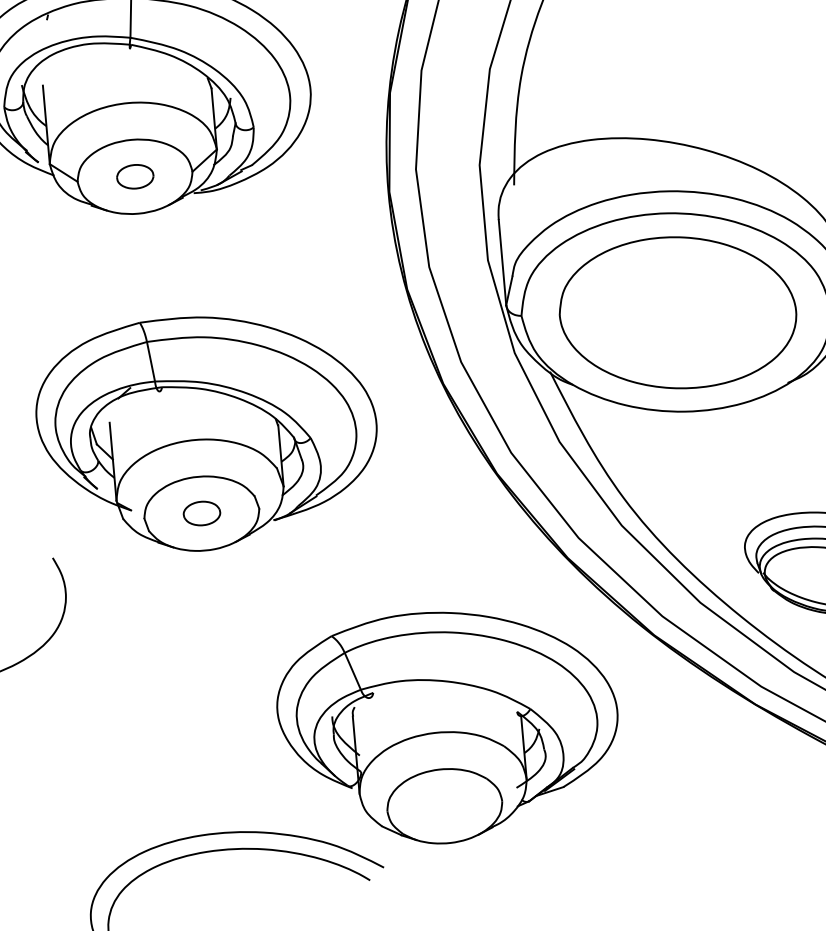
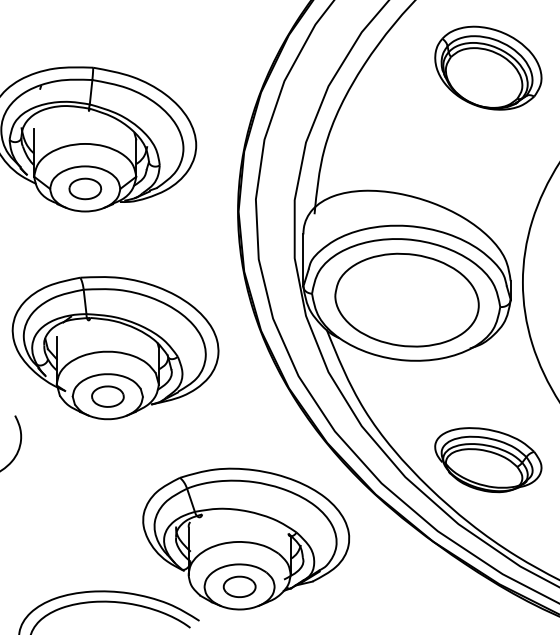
part: (135, 175) -> (85, 188), size x1.43
part: (201, 513) -> (107, 396), size x1.43
part: (444, 805) -> (239, 586), added

